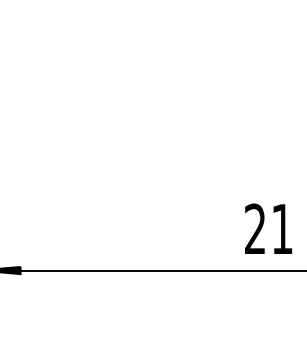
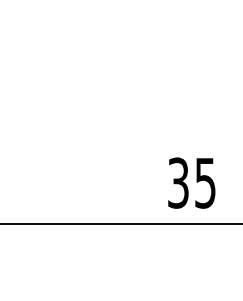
text: (268, 228) -> (191, 182), 21 -> 35

